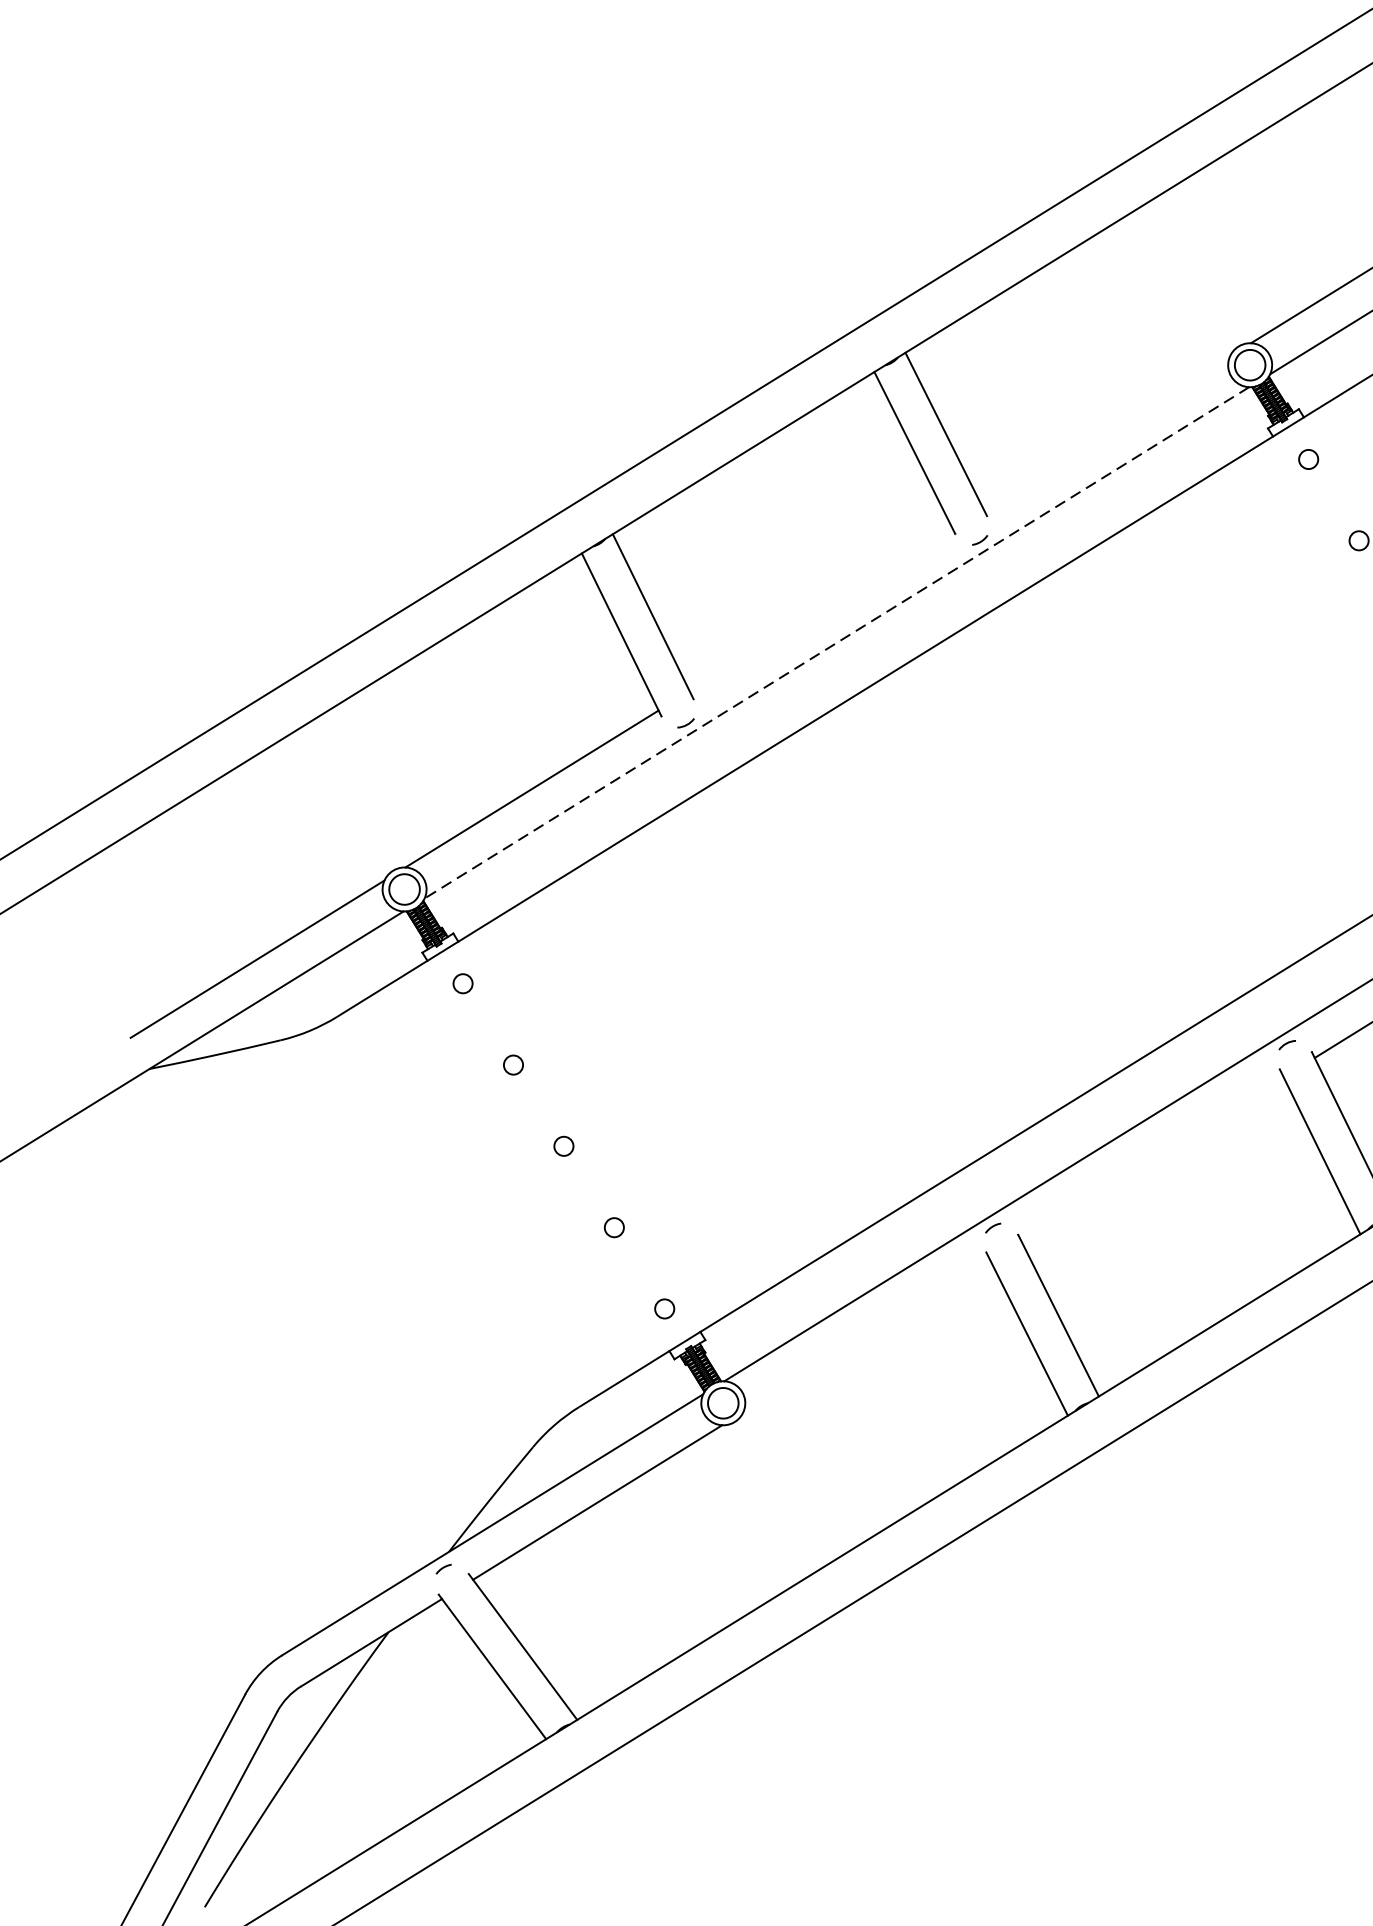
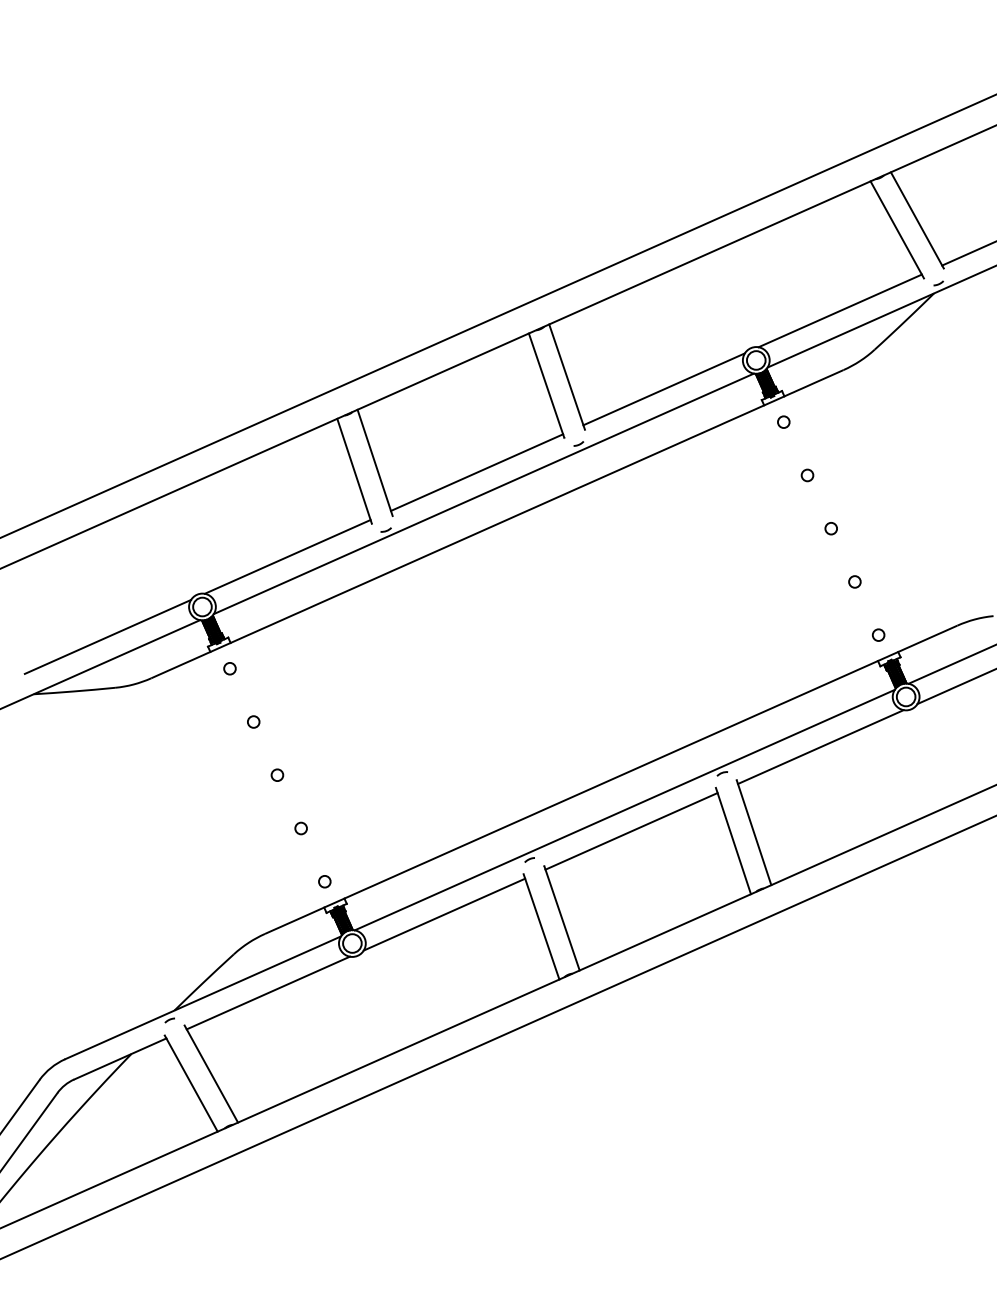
line: (1105, 433) -> (663, 389), added
line: (820, 609) -> (476, 472), added
line: (836, 642) -> (483, 493), dashed -> solid
line: (1152, 1158) -> (631, 831), added
line: (866, 1335) -> (444, 914), added

